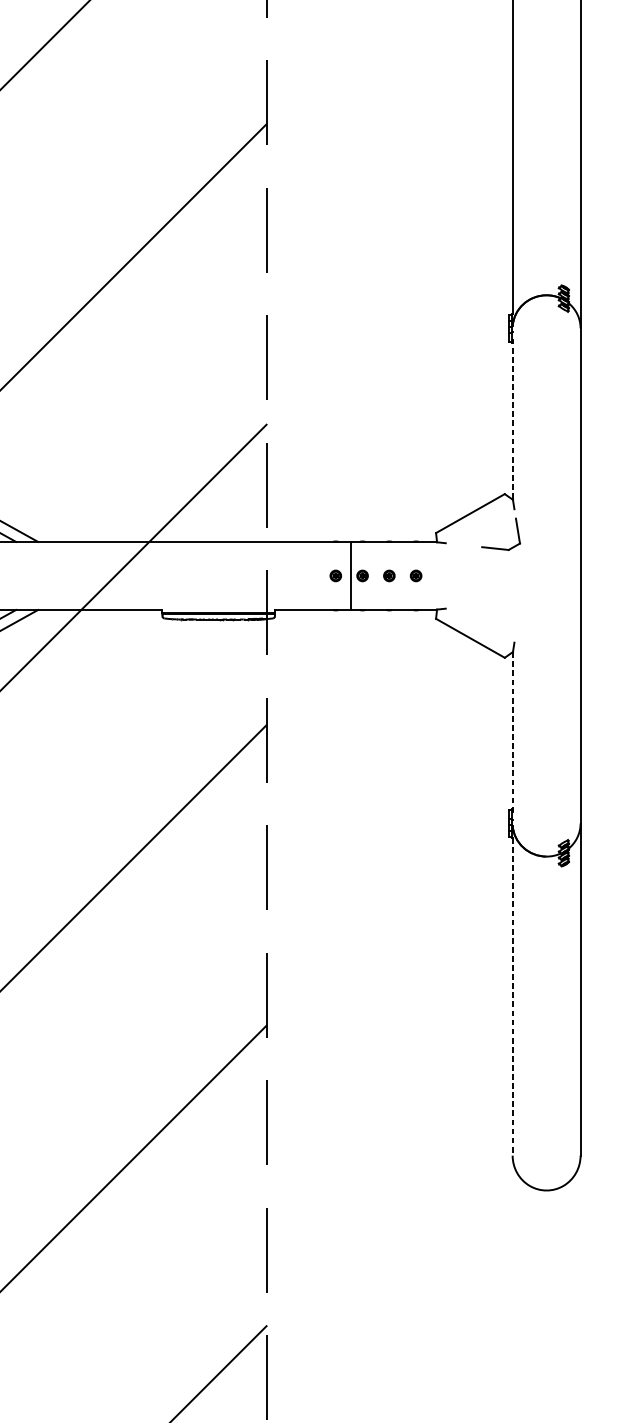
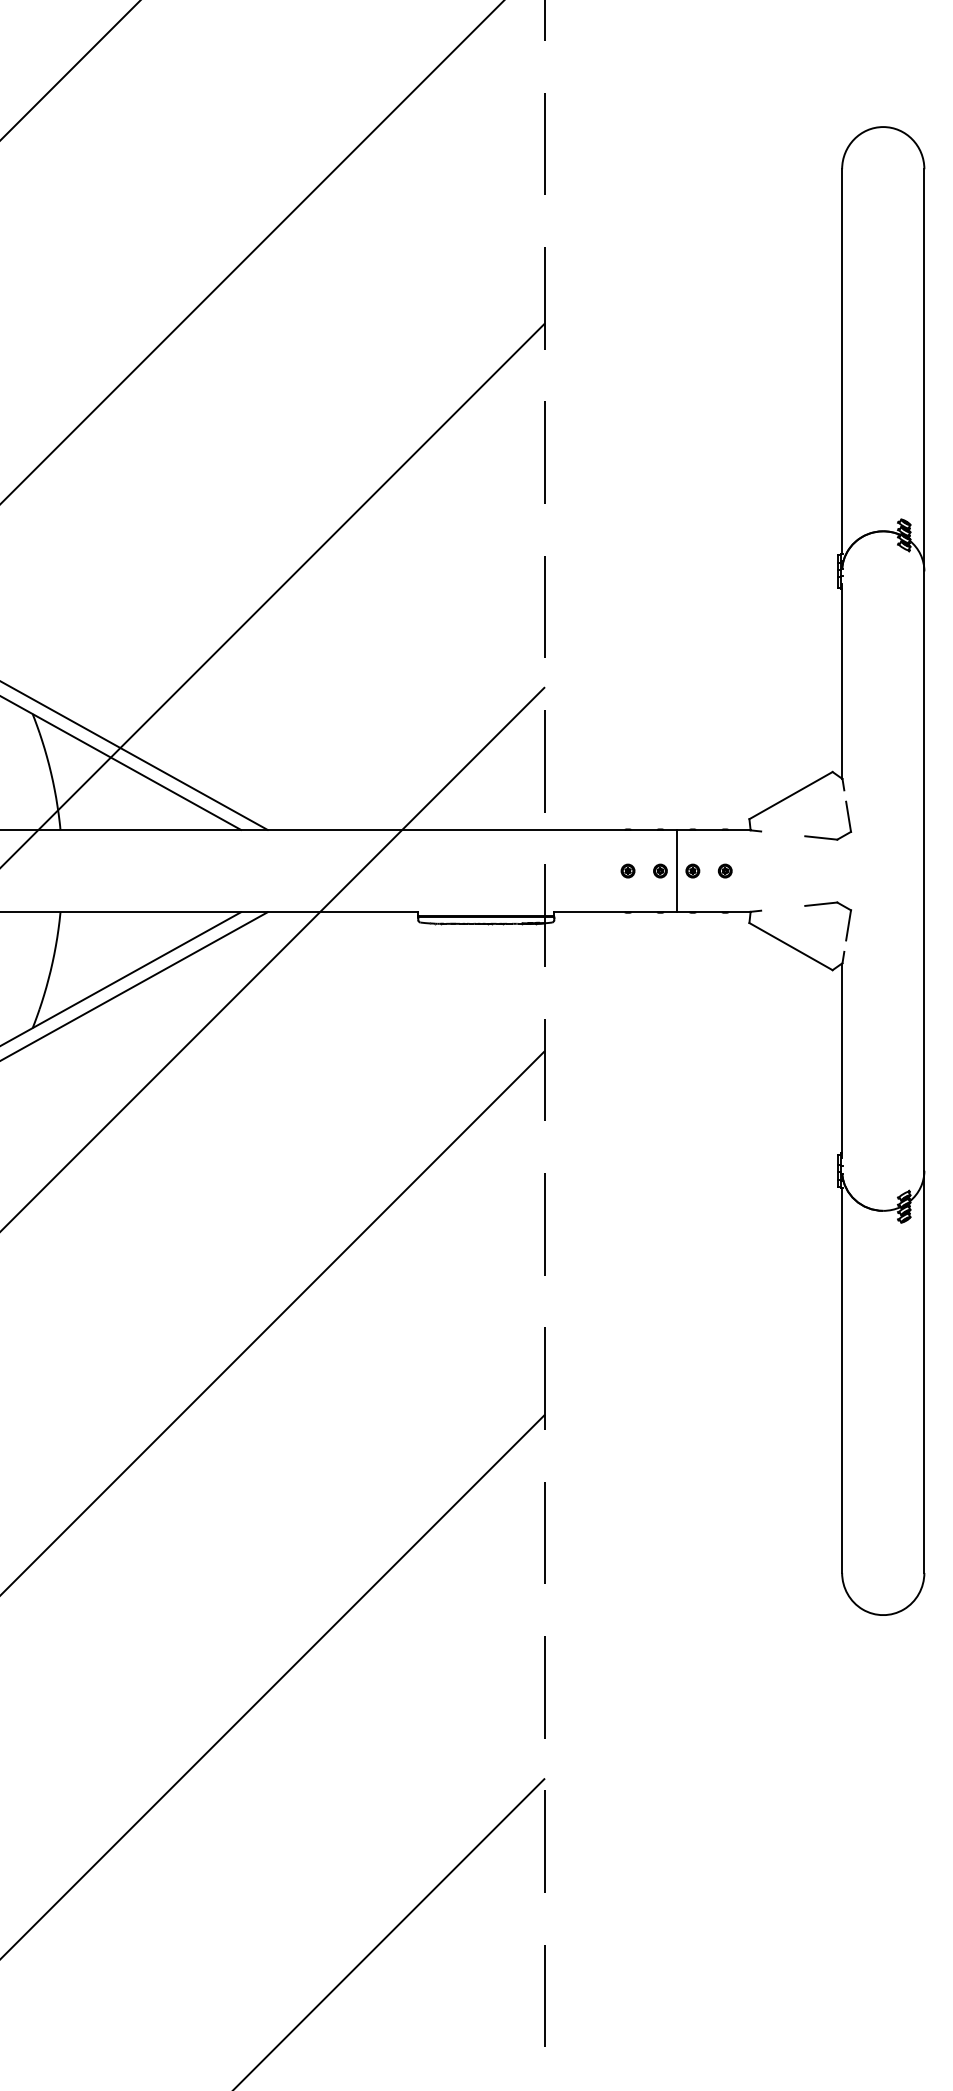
line: (512, 419) -> (842, 681), dashed -> solid
line: (351, 575) -> (676, 870), moved
part: (500, 603) -> (827, 904), added
line: (512, 733) -> (842, 1061), dashed -> solid
line: (512, 997) -> (842, 1381), dashed -> solid

